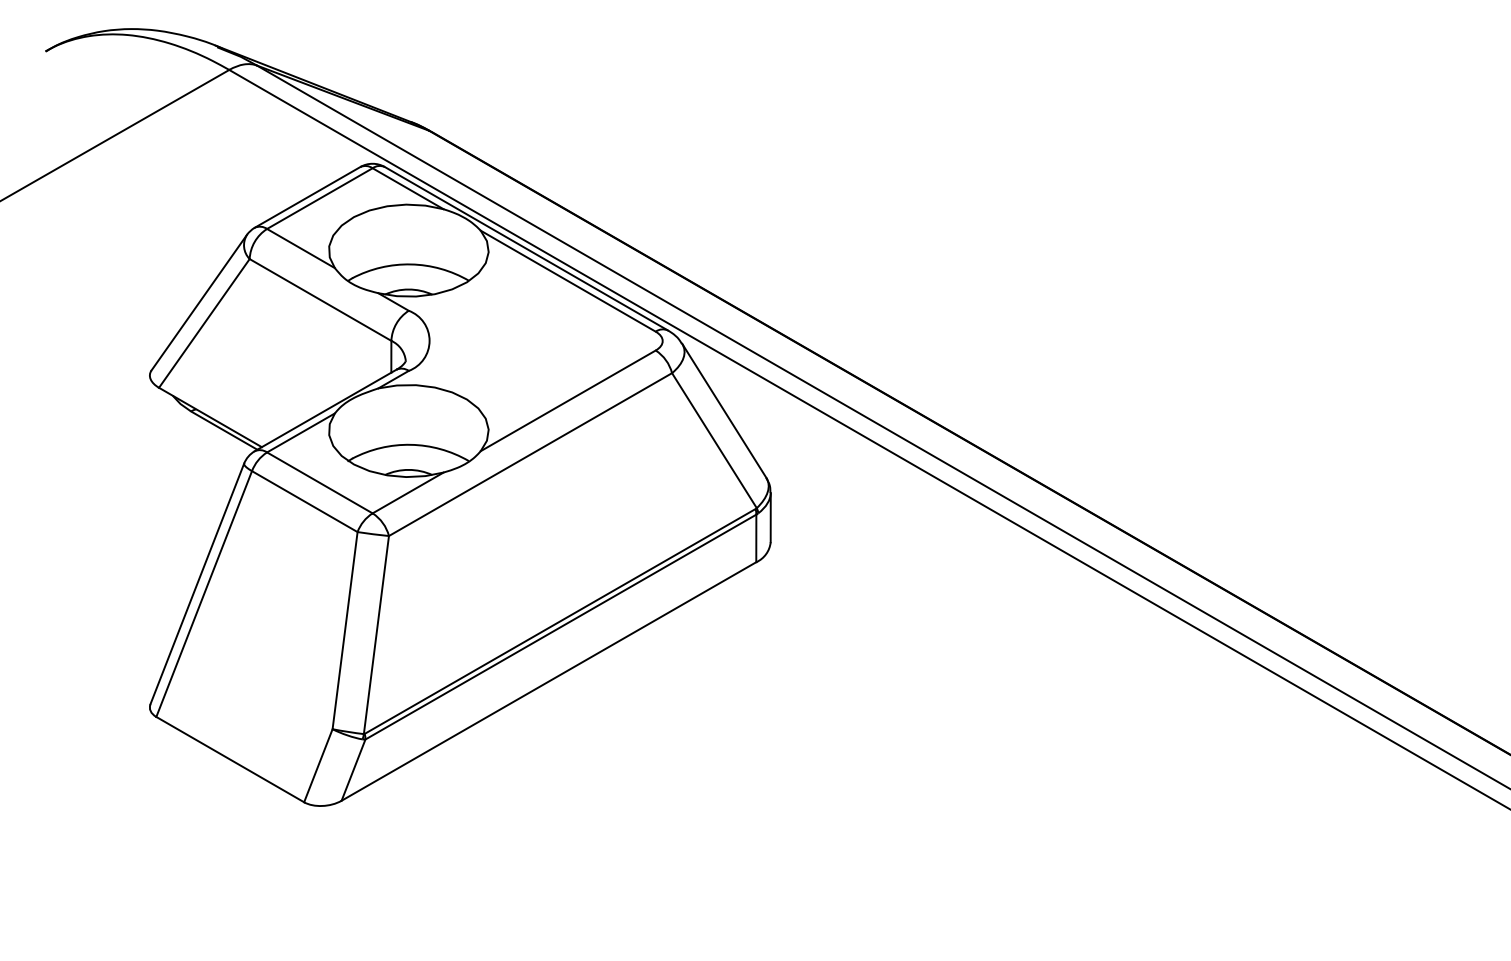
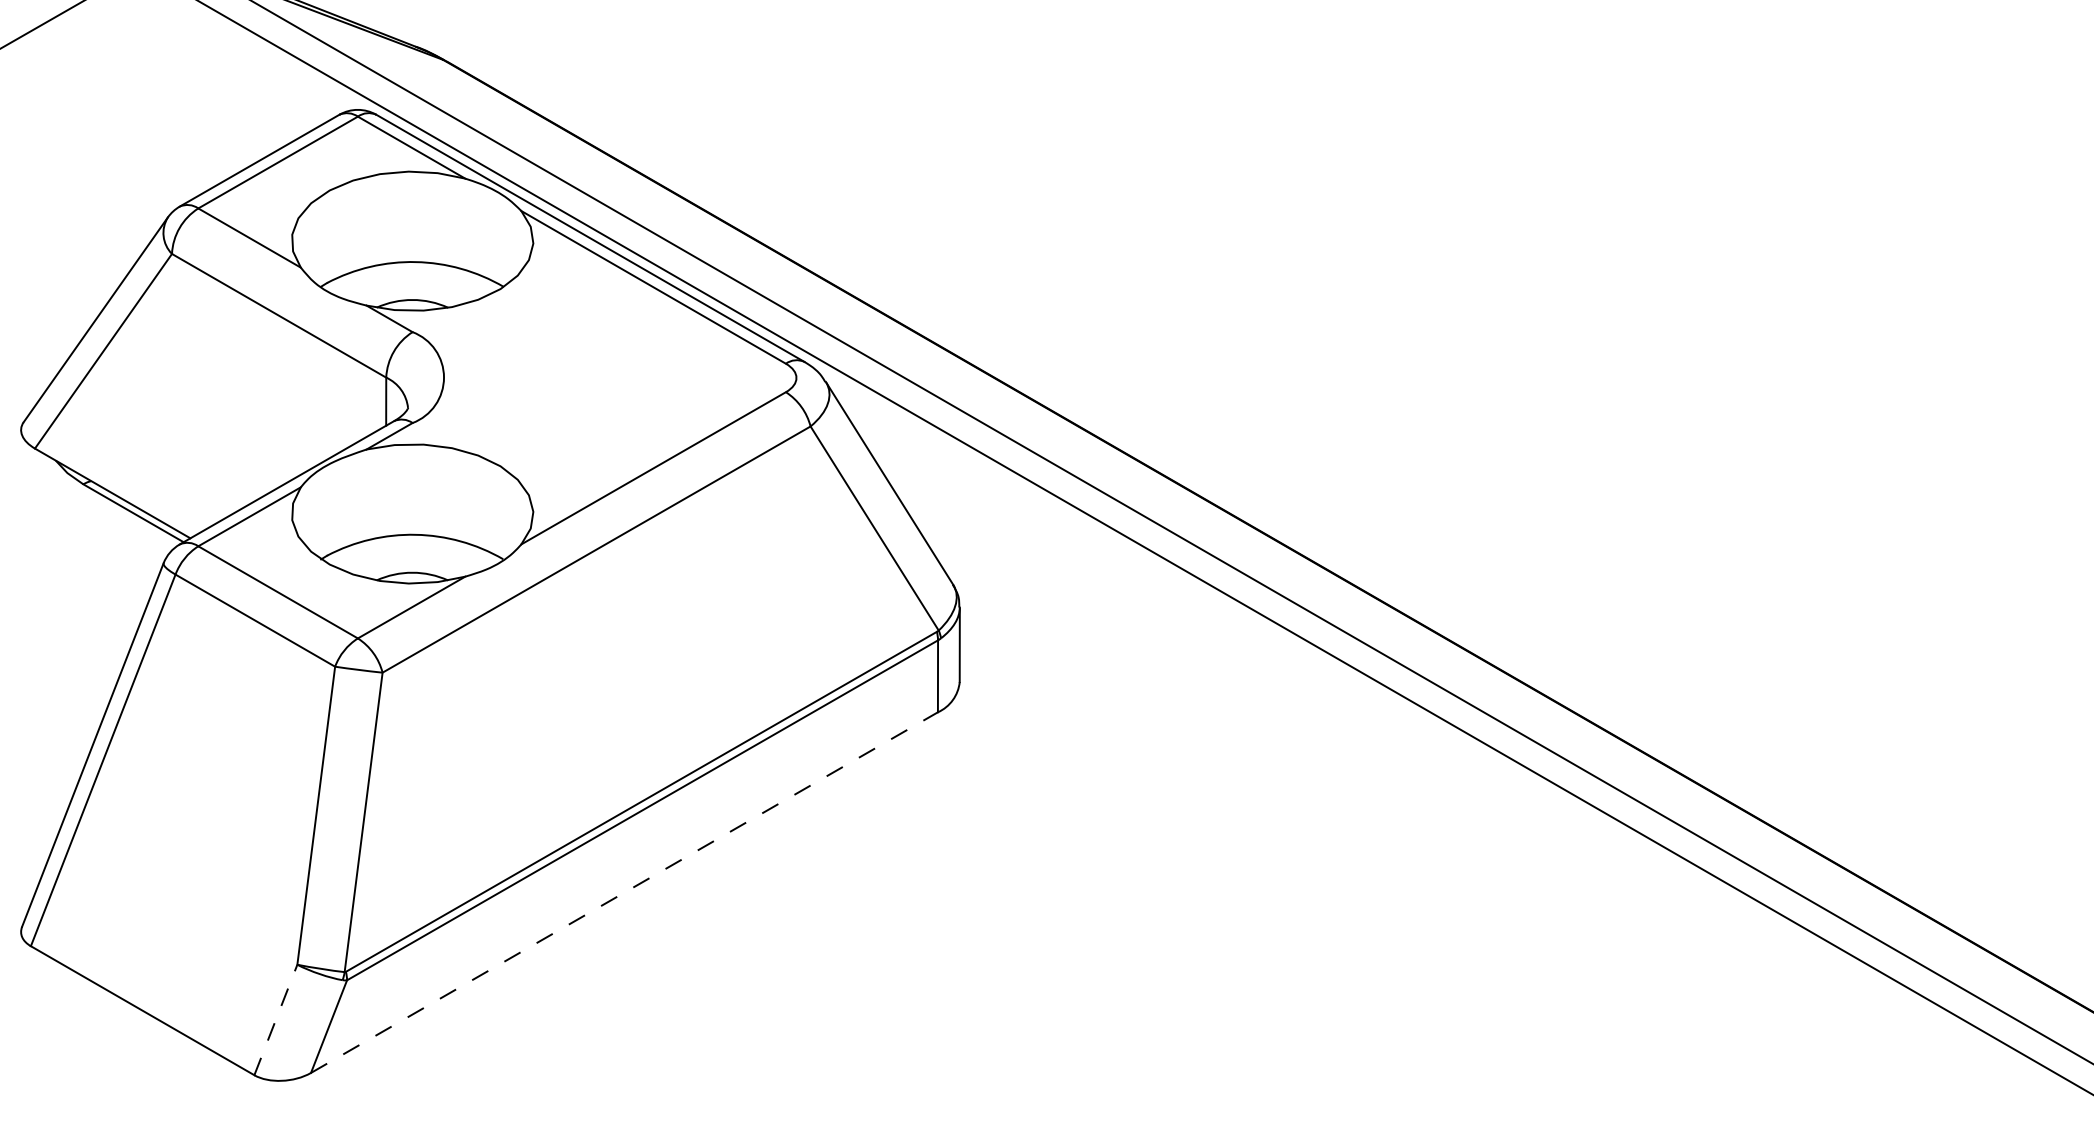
line: (549, 681) -> (625, 892), solid -> dashed
line: (318, 765) -> (276, 1019), solid -> dashed

